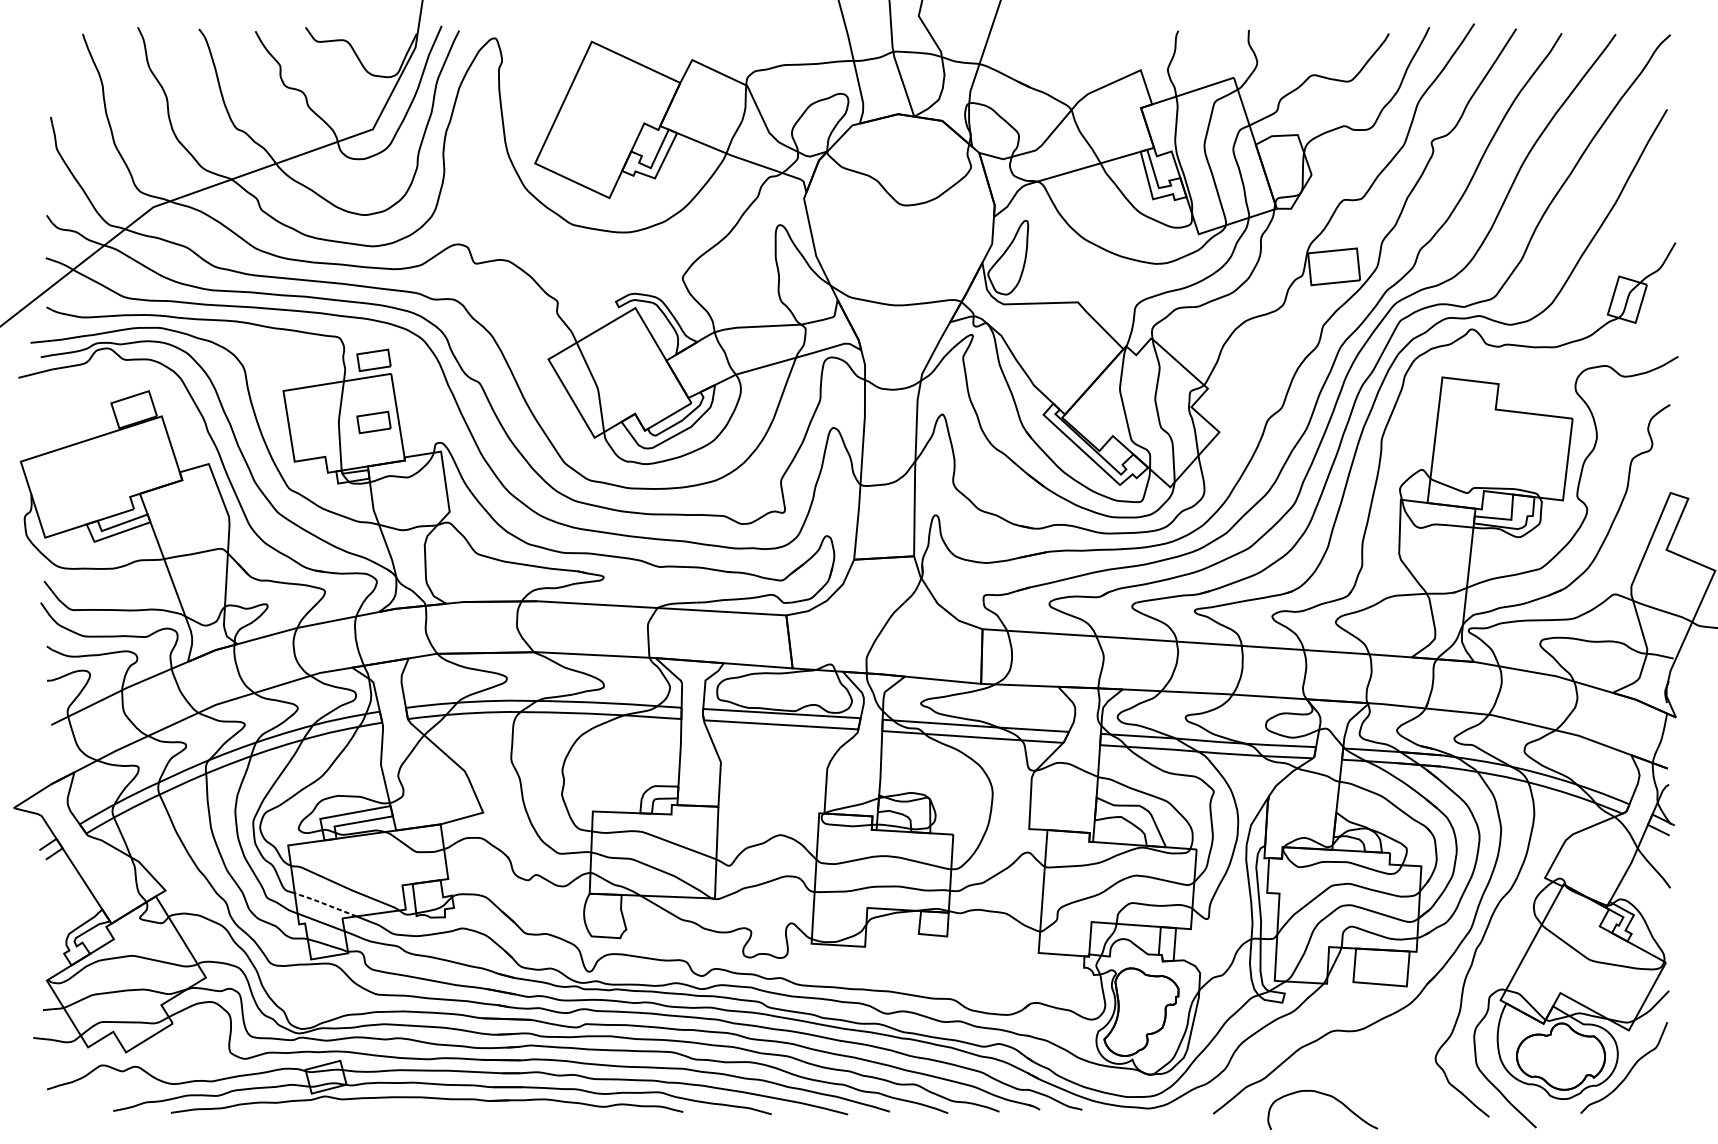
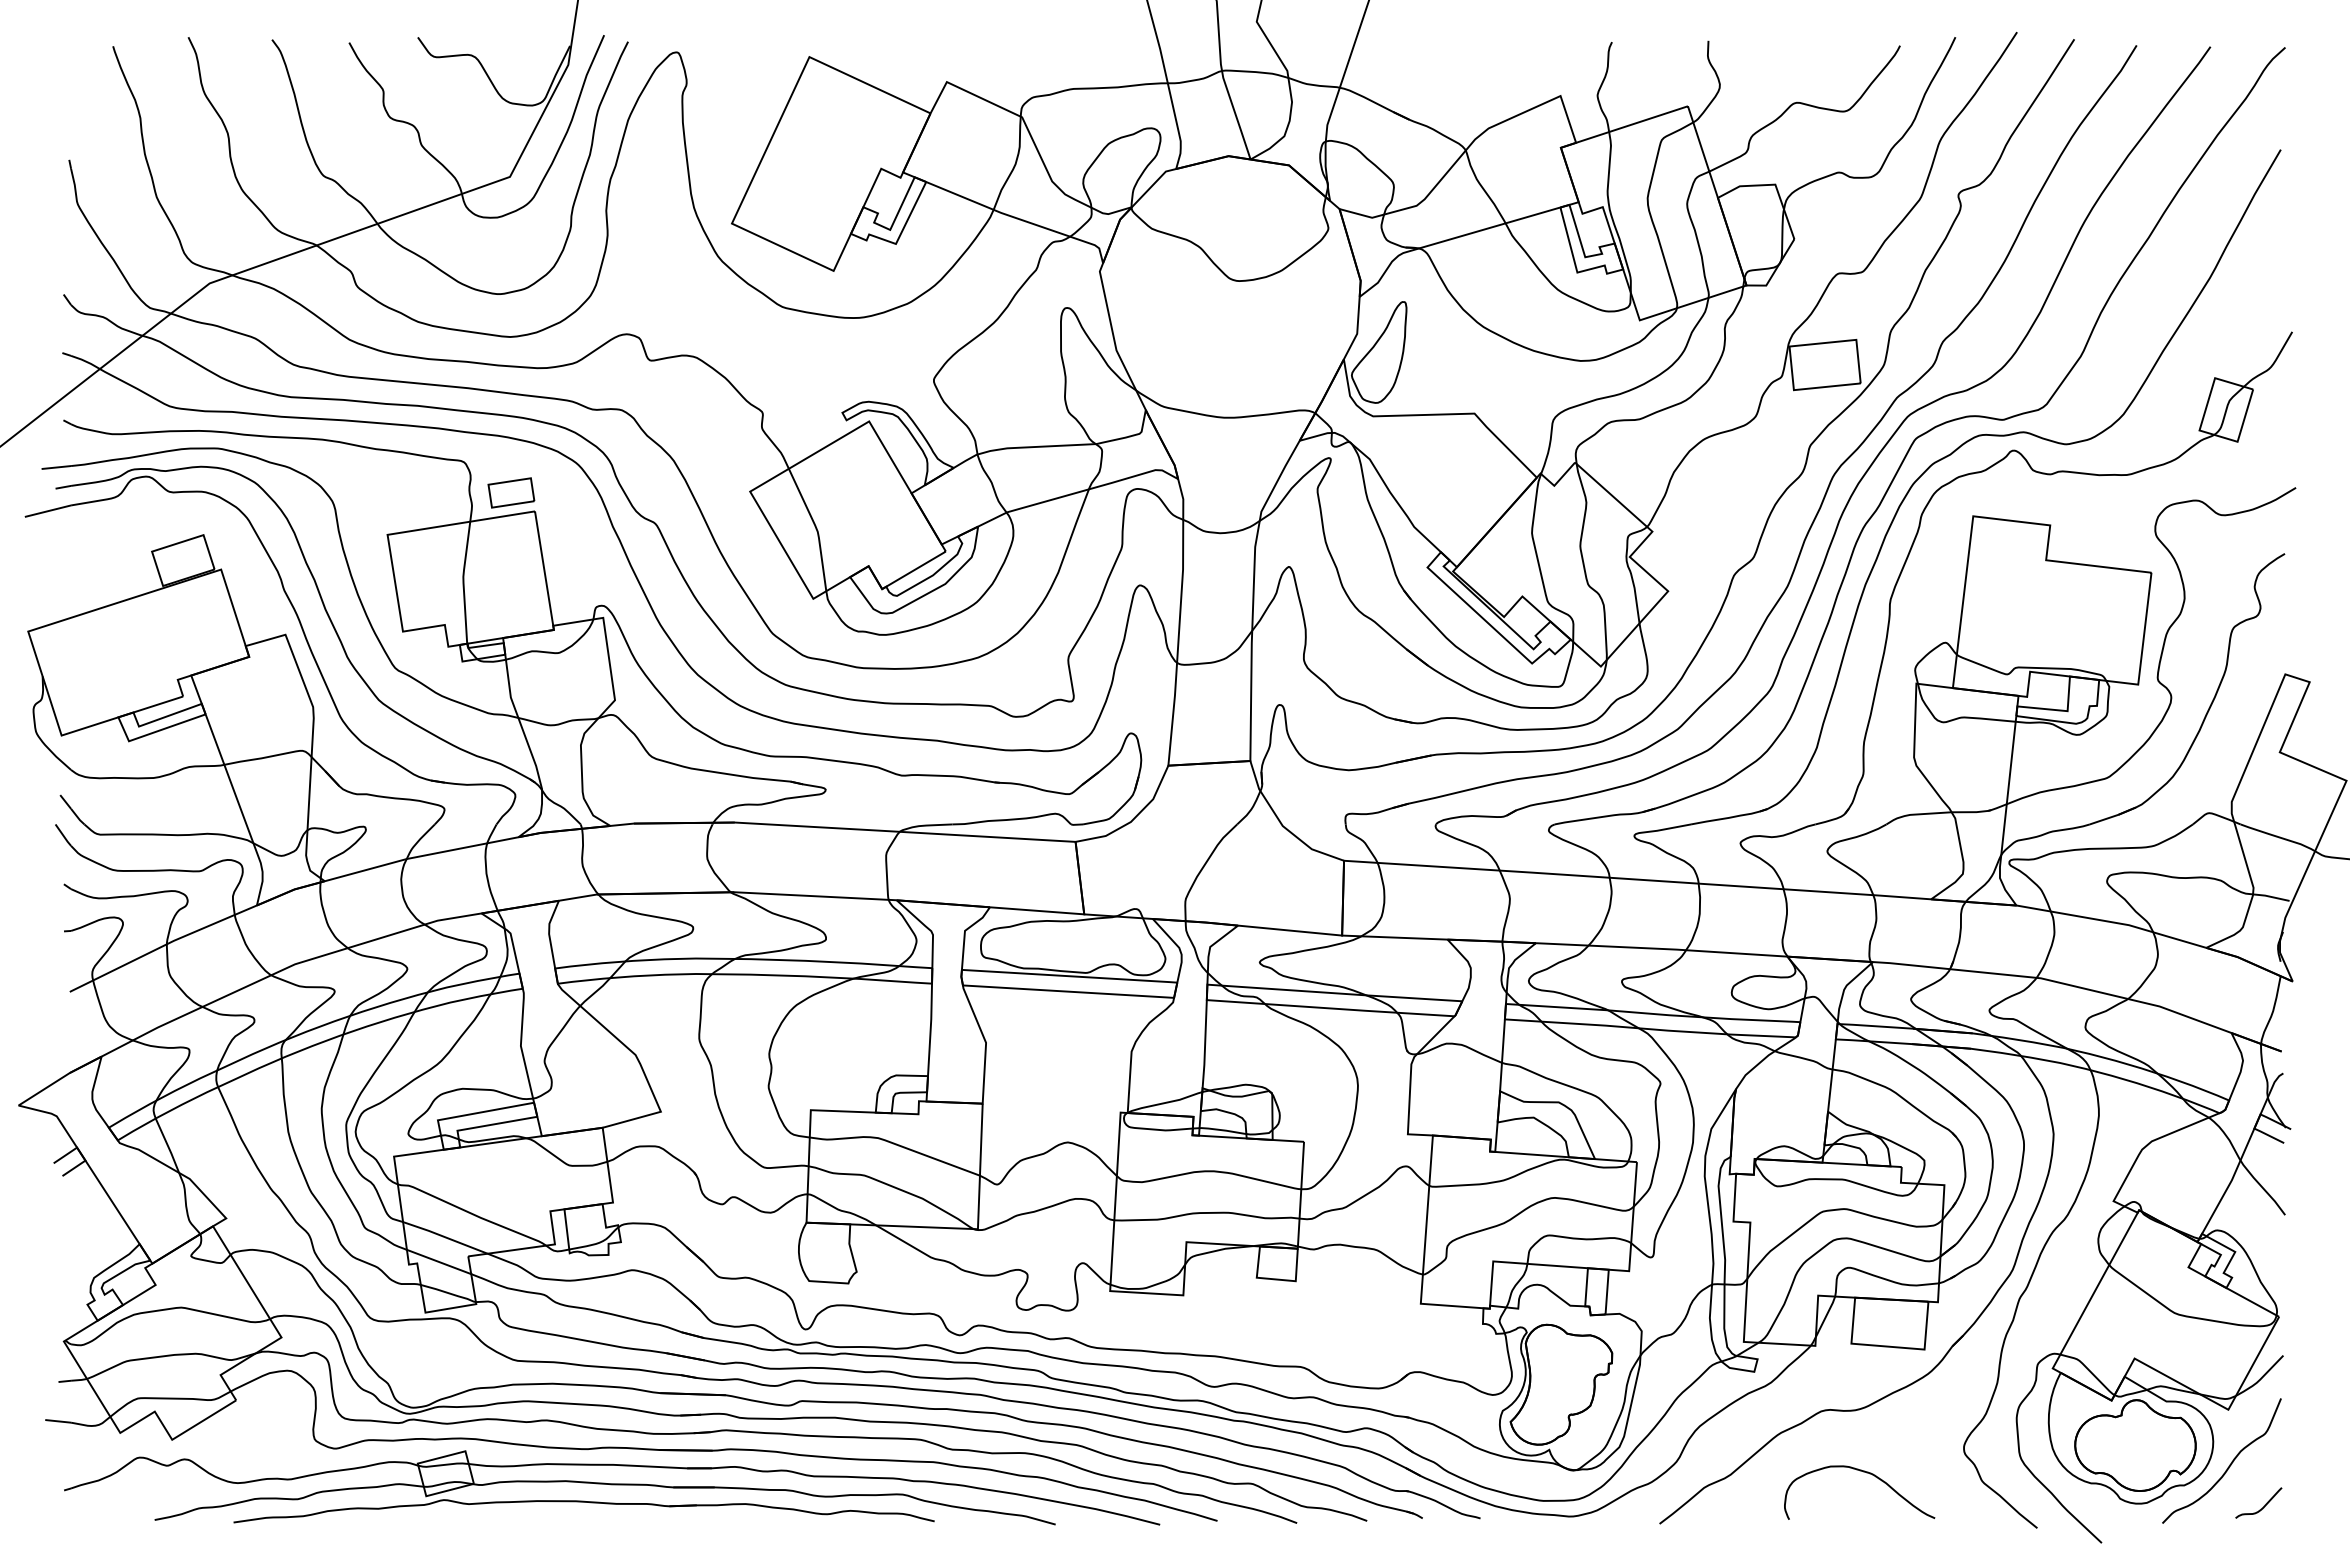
part: (374, 422) -> (511, 577), removed
line: (325, 903) -> (444, 1236), dashed -> solid
curve: (1327, 1096) -> (1866, 1473), moved
curve: (1654, 1101) -> (2263, 1506), added

